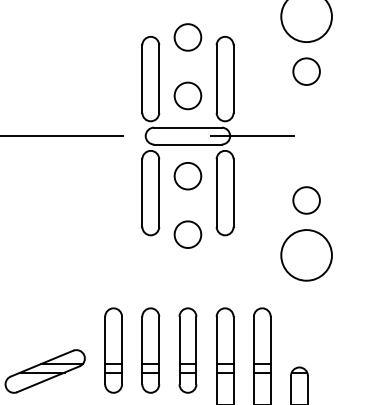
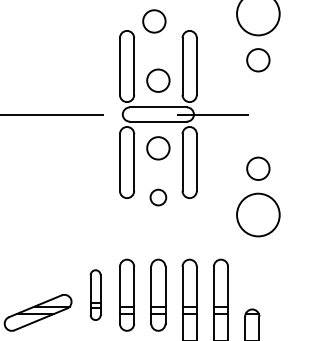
circle: (188, 37) -> (154, 21), moved
circle: (188, 234) -> (158, 197), size x0.7
part: (113, 349) -> (95, 294), size x0.7

